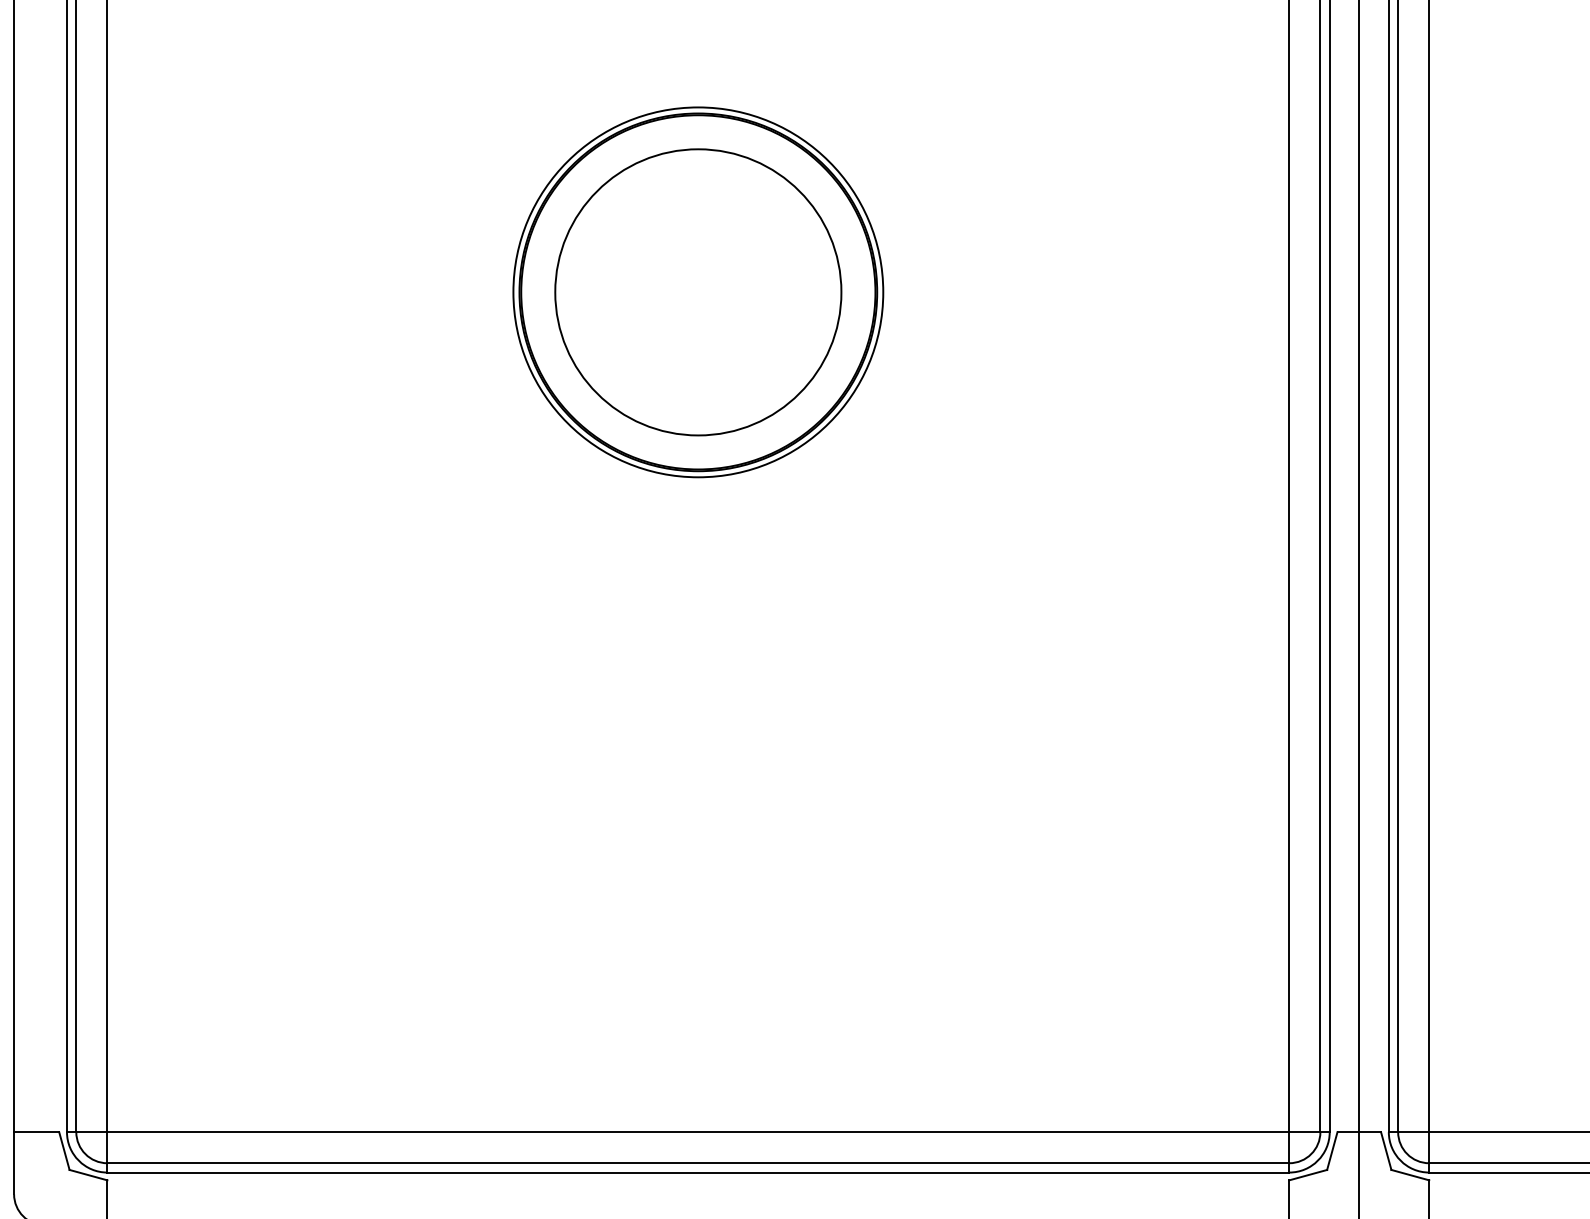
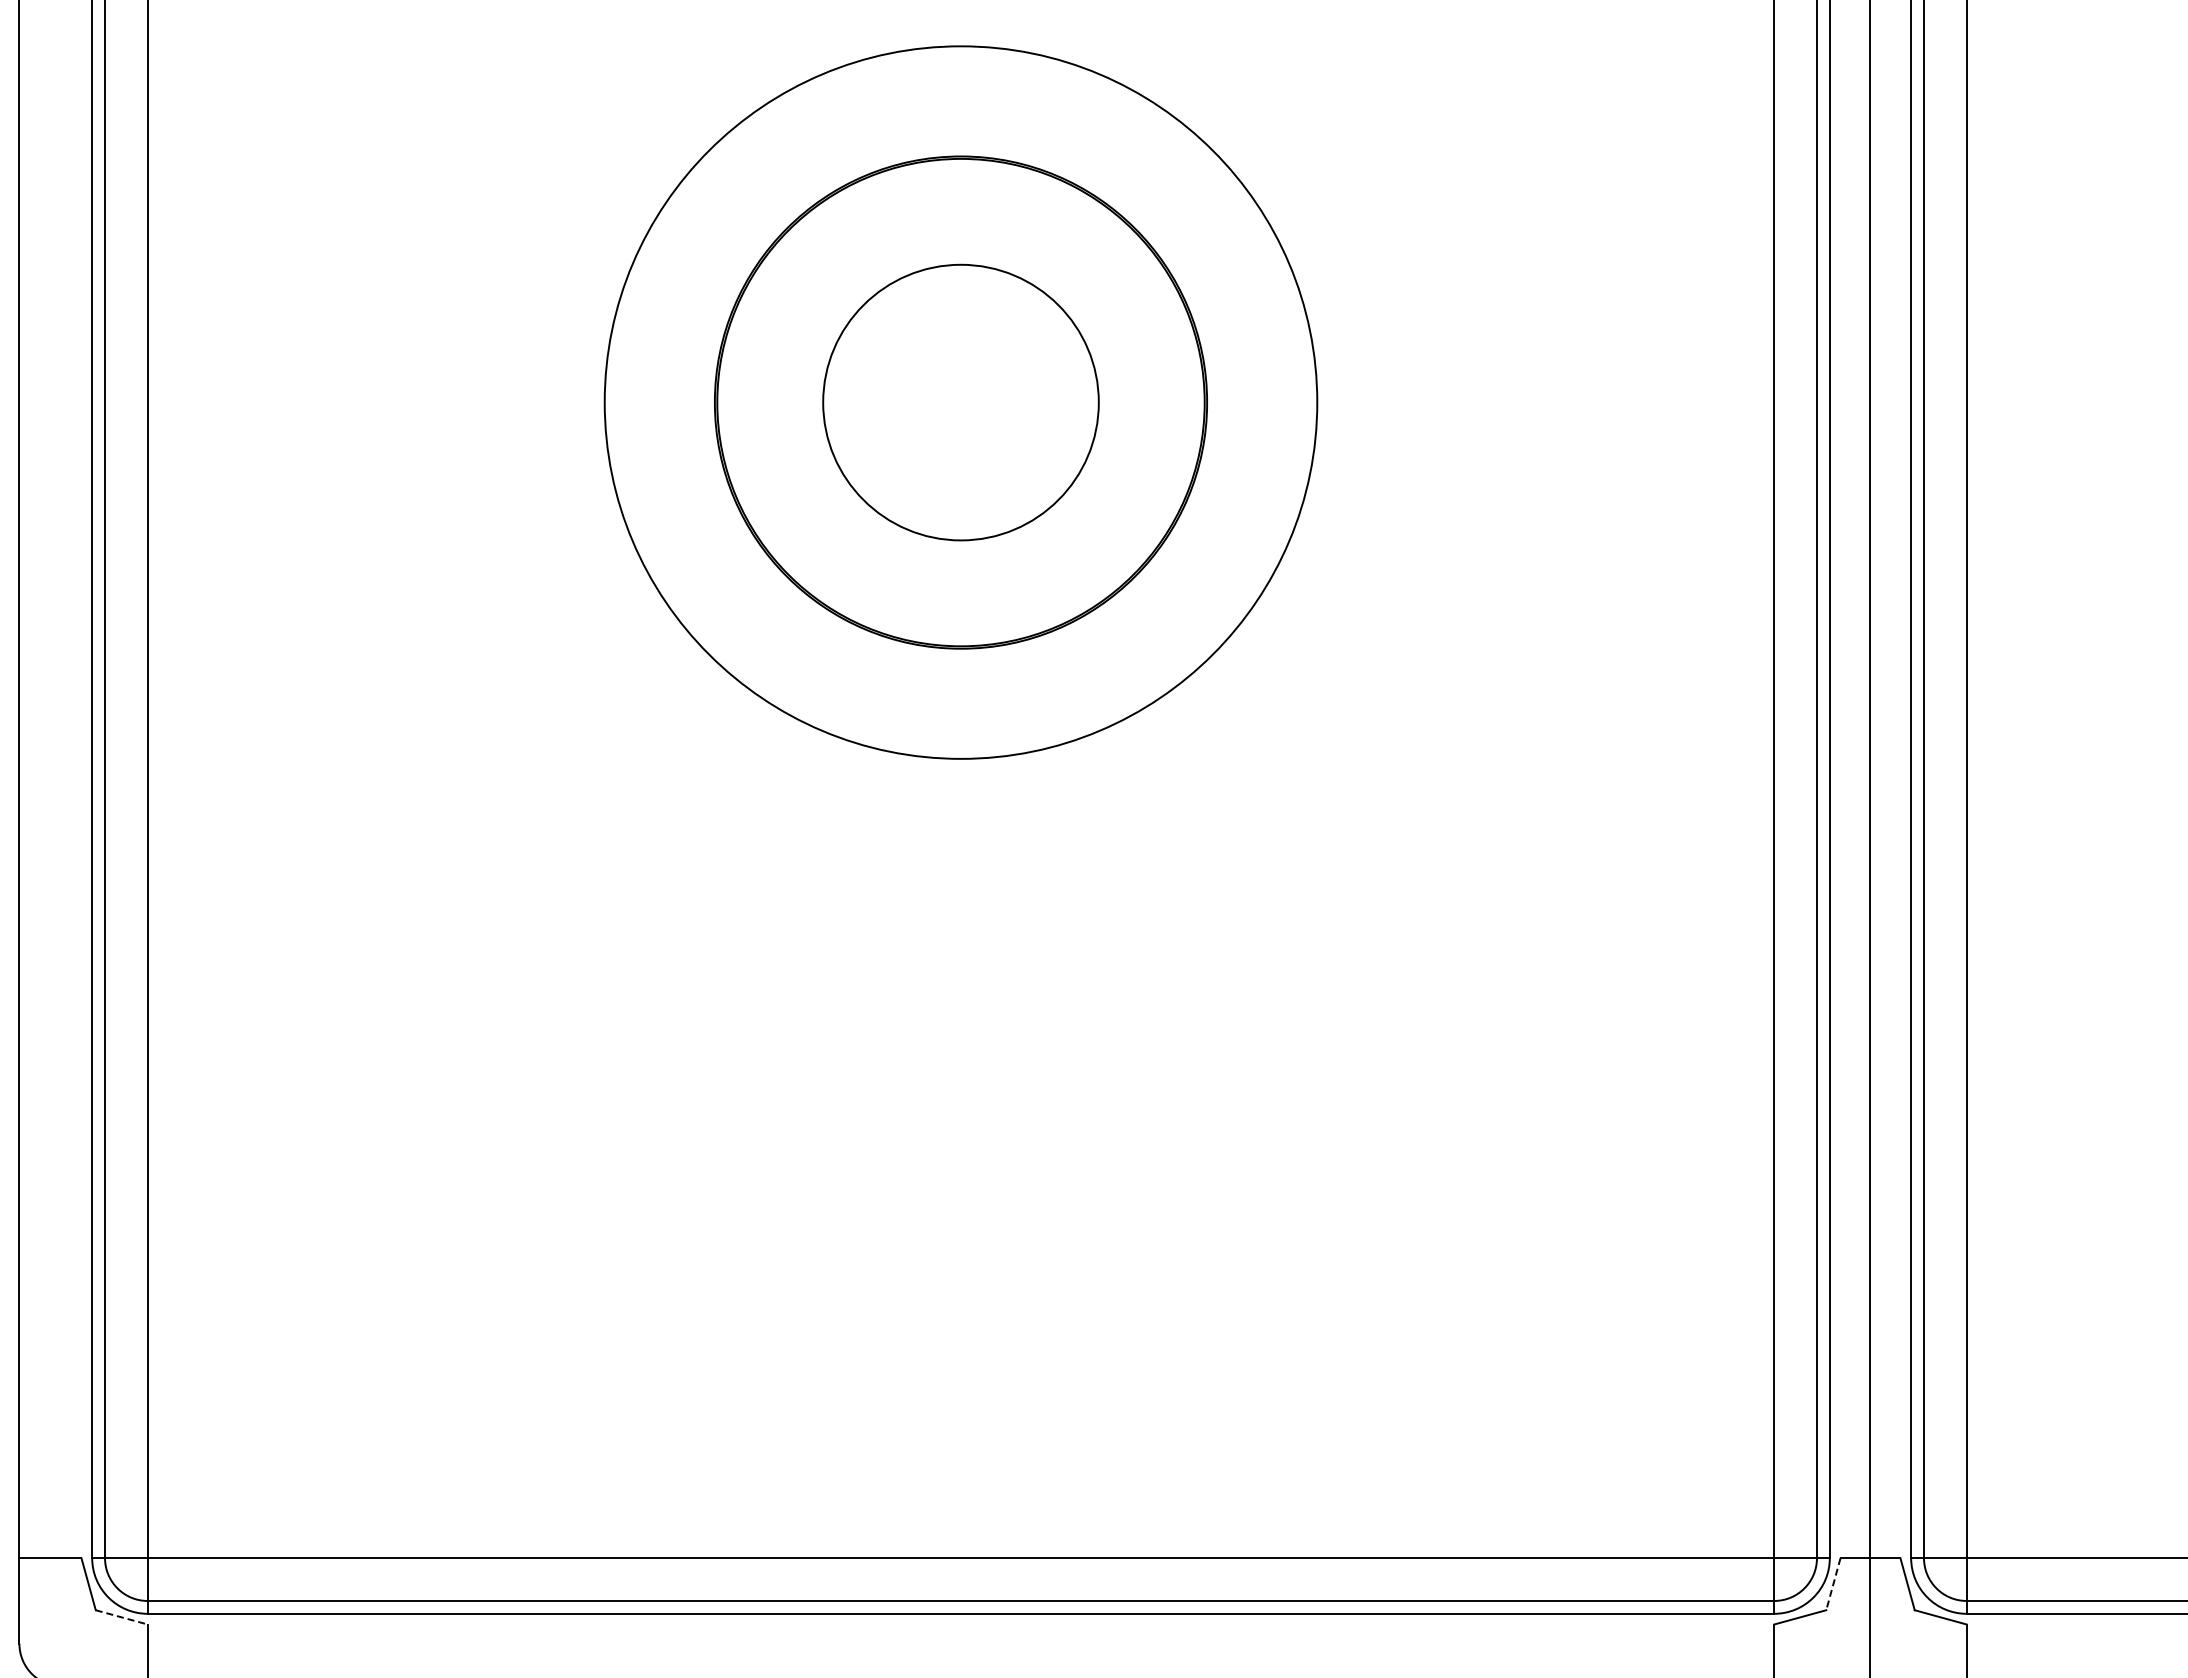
circle: (697, 292) -> (960, 402), size x0.7
circle: (697, 292) -> (960, 402), size x1.4
line: (1332, 1151) -> (1833, 1584), solid -> dashed
line: (88, 1175) -> (121, 1617), solid -> dashed

